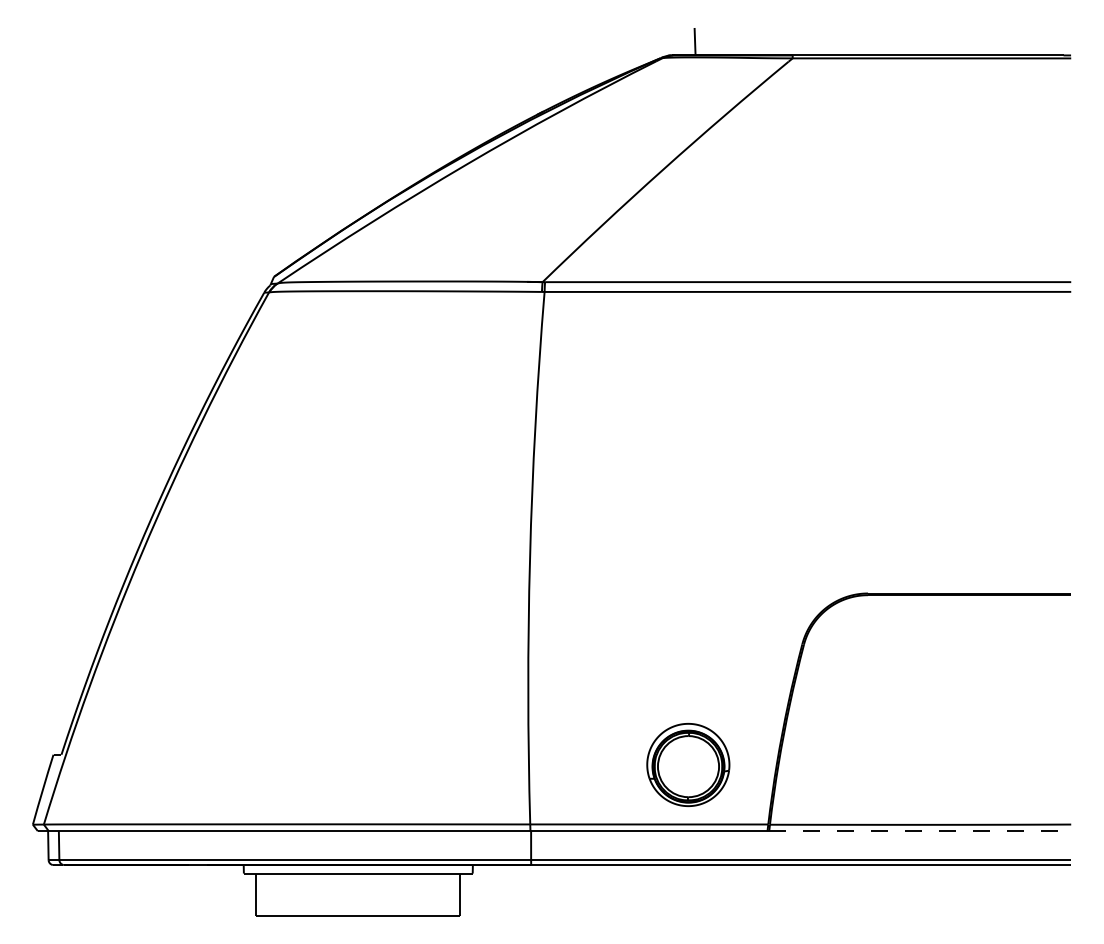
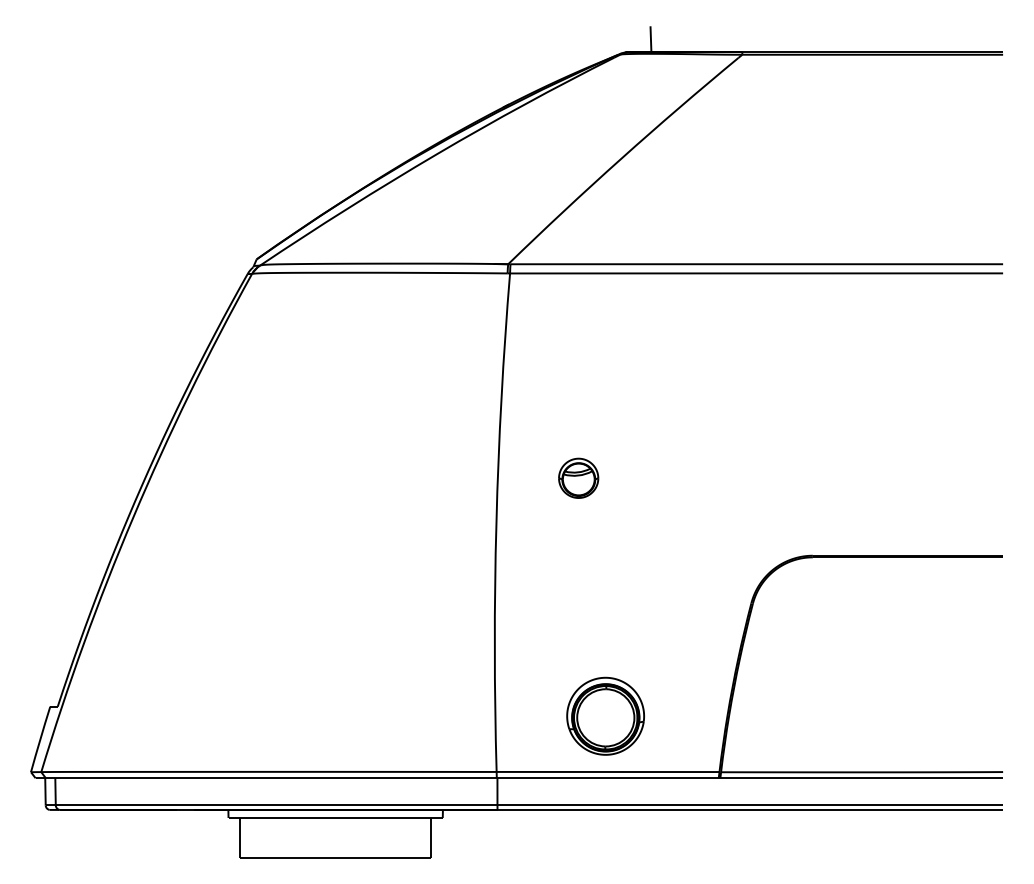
part: (617, 509) -> (578, 477), added
part: (688, 764) -> (605, 715), moved
line: (921, 831) -> (862, 778), dashed -> solid

